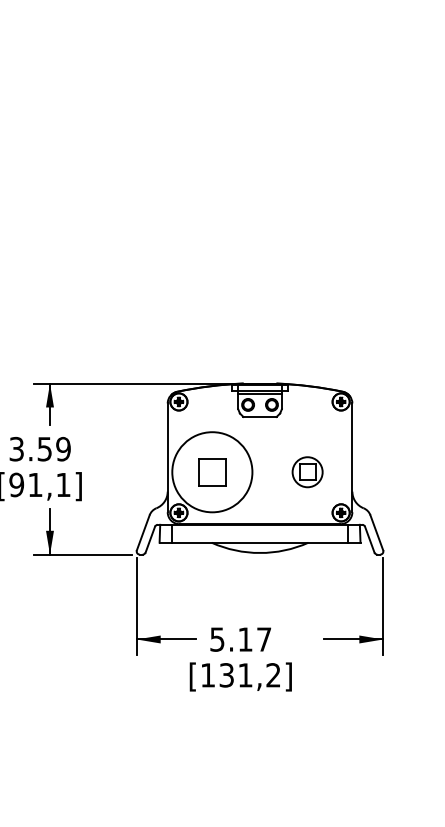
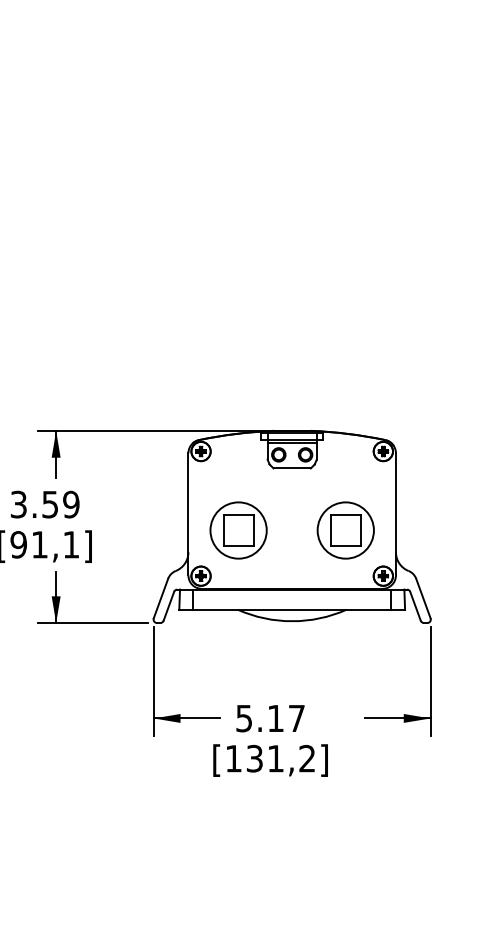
circle: (212, 472) -> (238, 530), size x0.62
part: (307, 472) -> (345, 530), size x1.67

